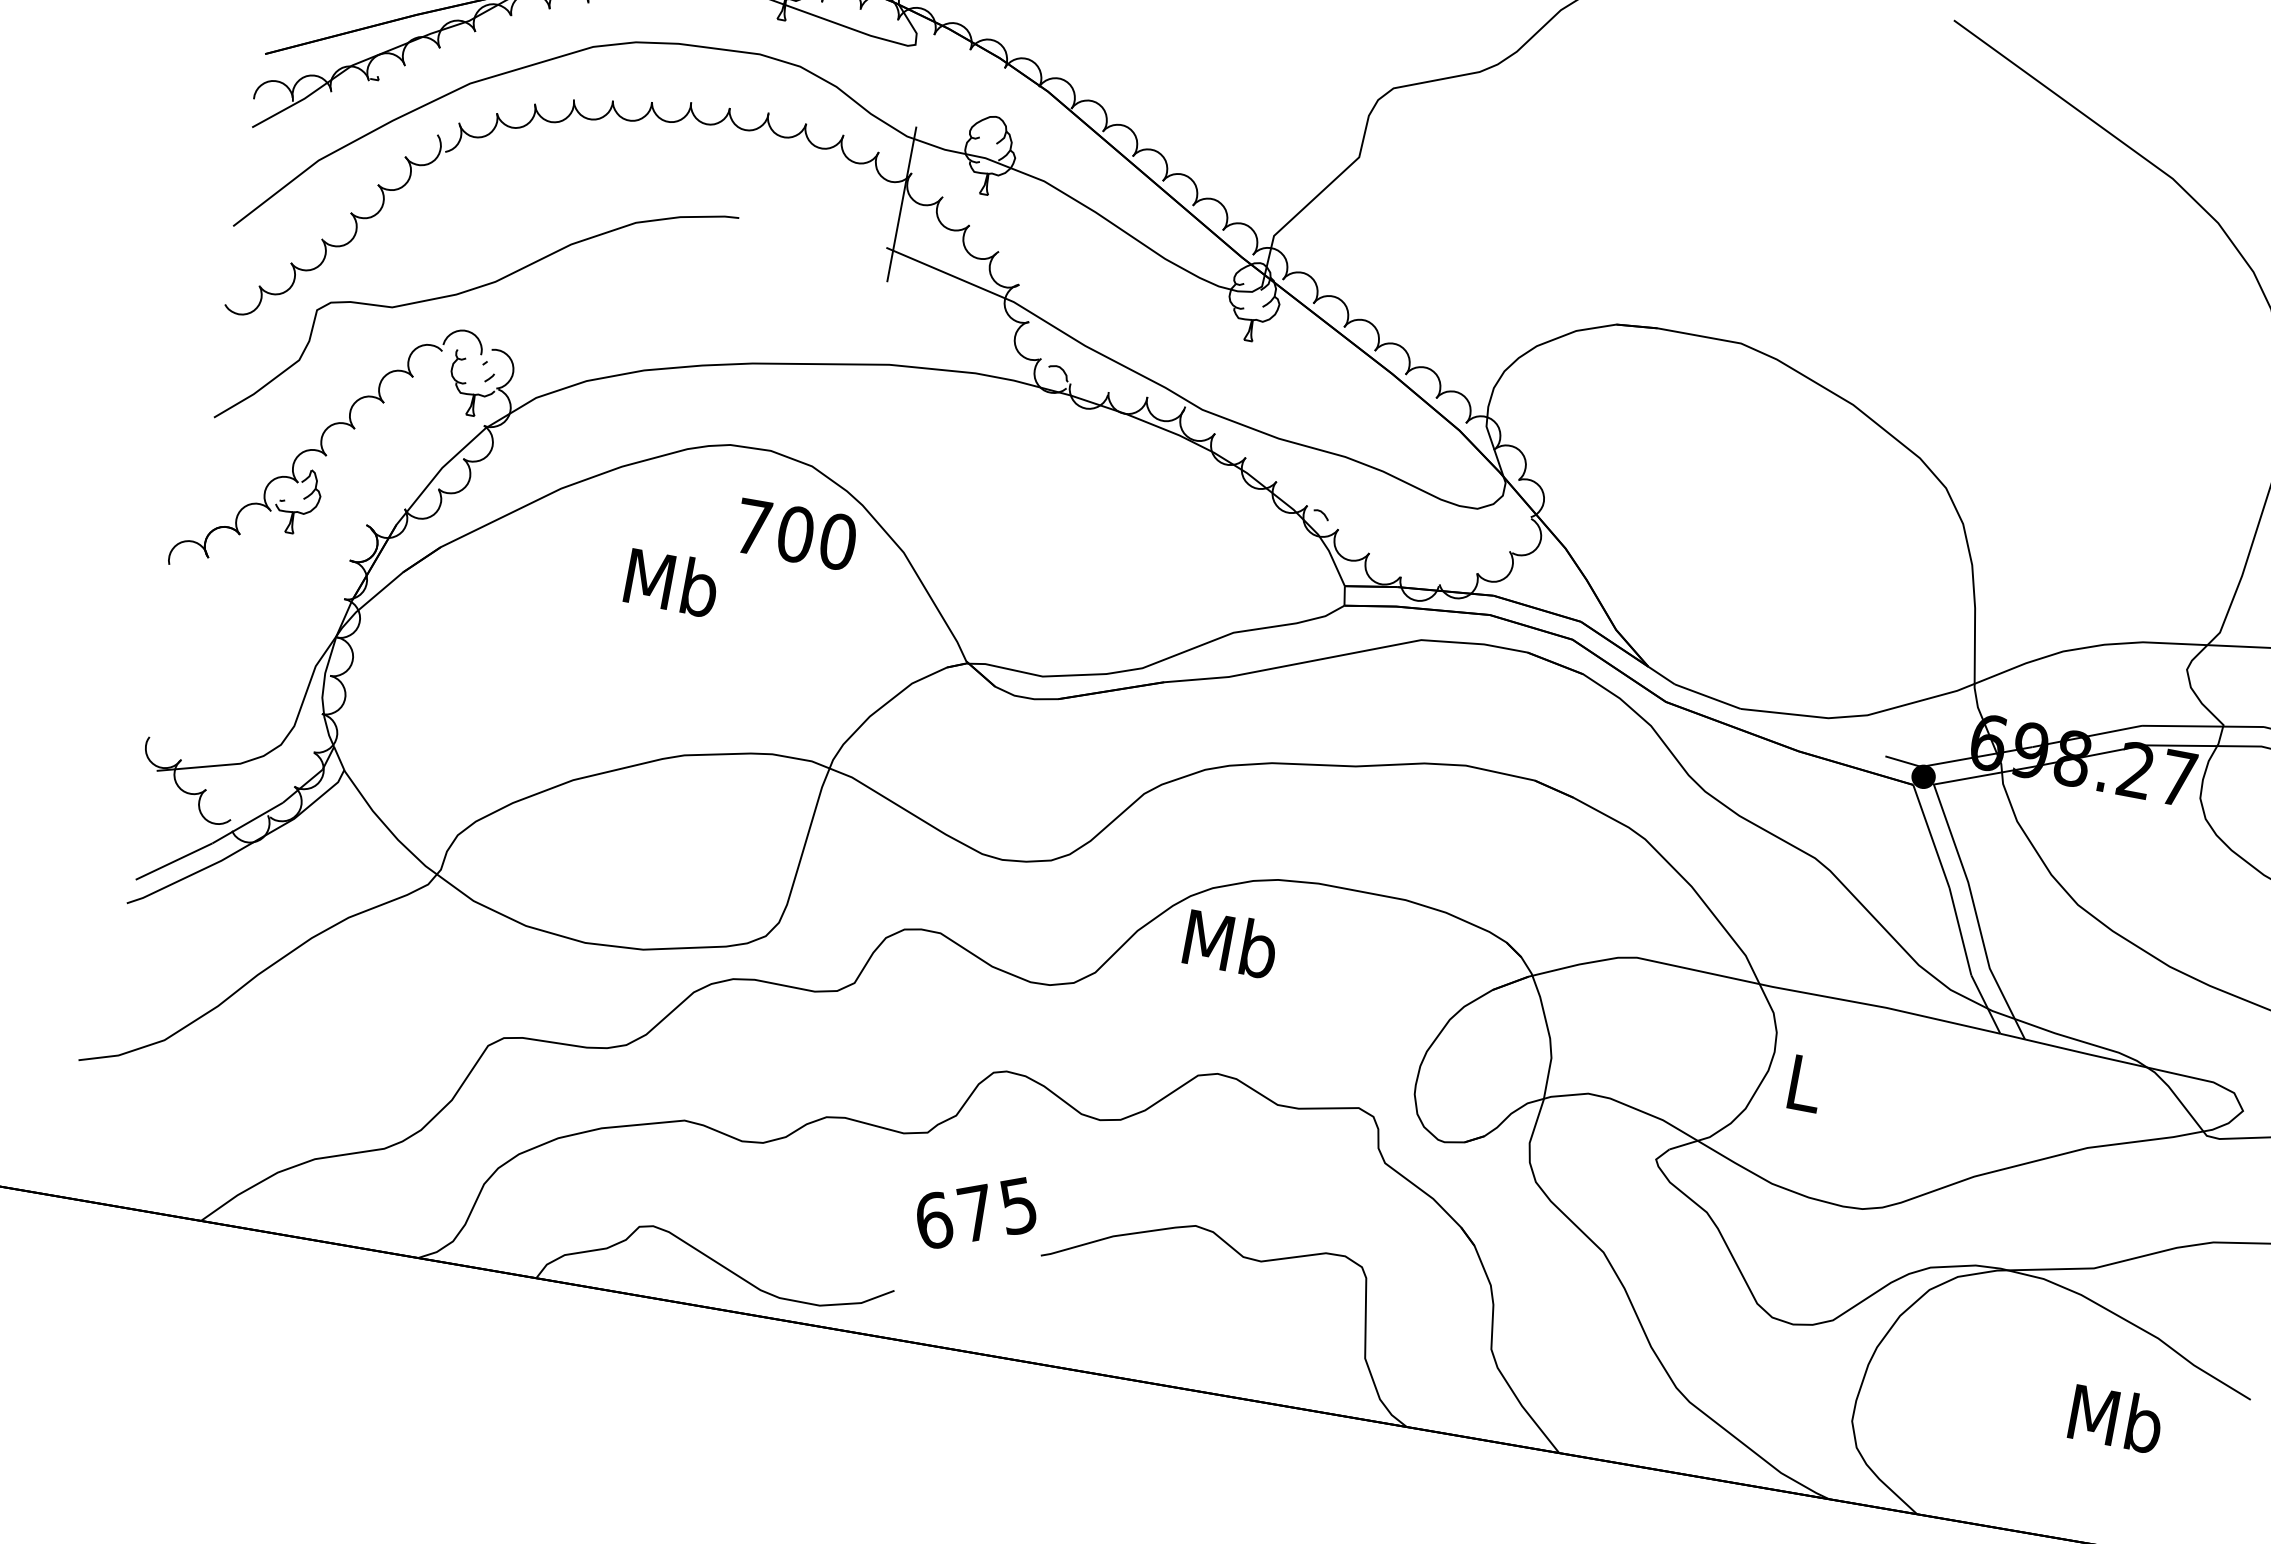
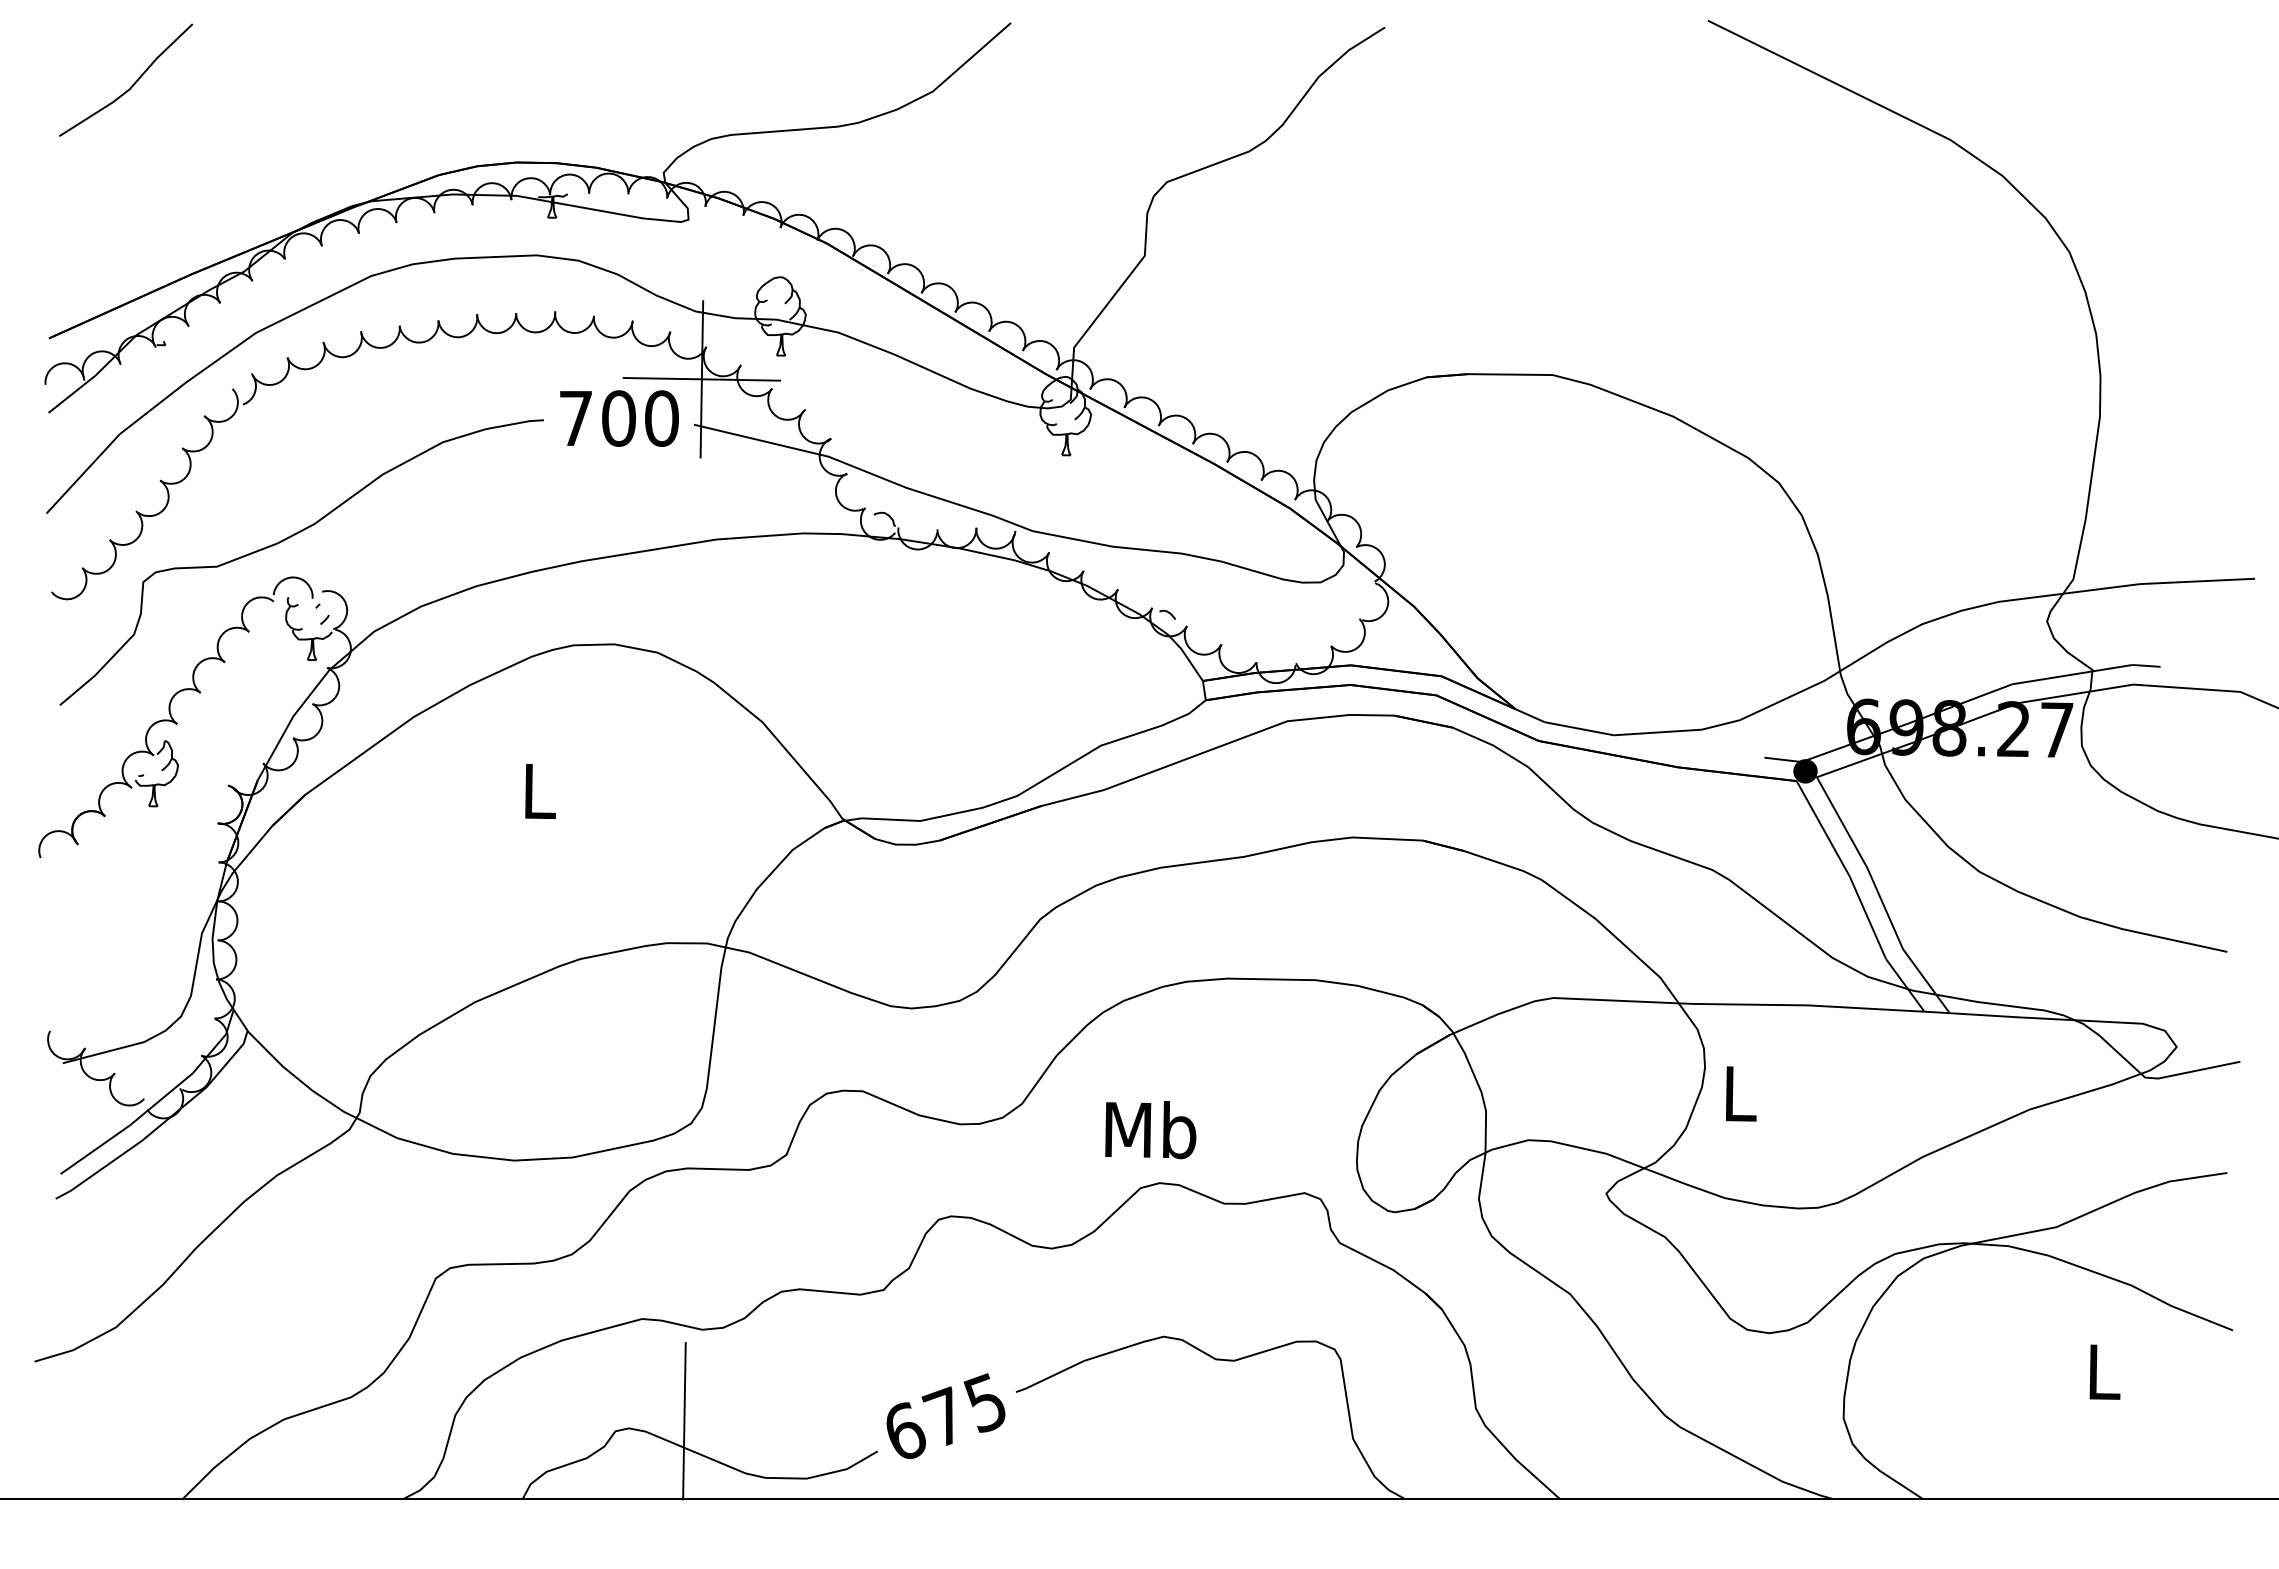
line: (901, 204) -> (701, 379), added
text: (796, 534) -> (619, 418), moved
text: (671, 583) -> (538, 791), Mb -> L
text: (1230, 944) -> (1150, 1130), moved
text: (976, 1212) -> (945, 1416), moved
line: (709, 1228) -> (684, 1421), added
text: (2116, 1418) -> (2103, 1371), Mb -> L

